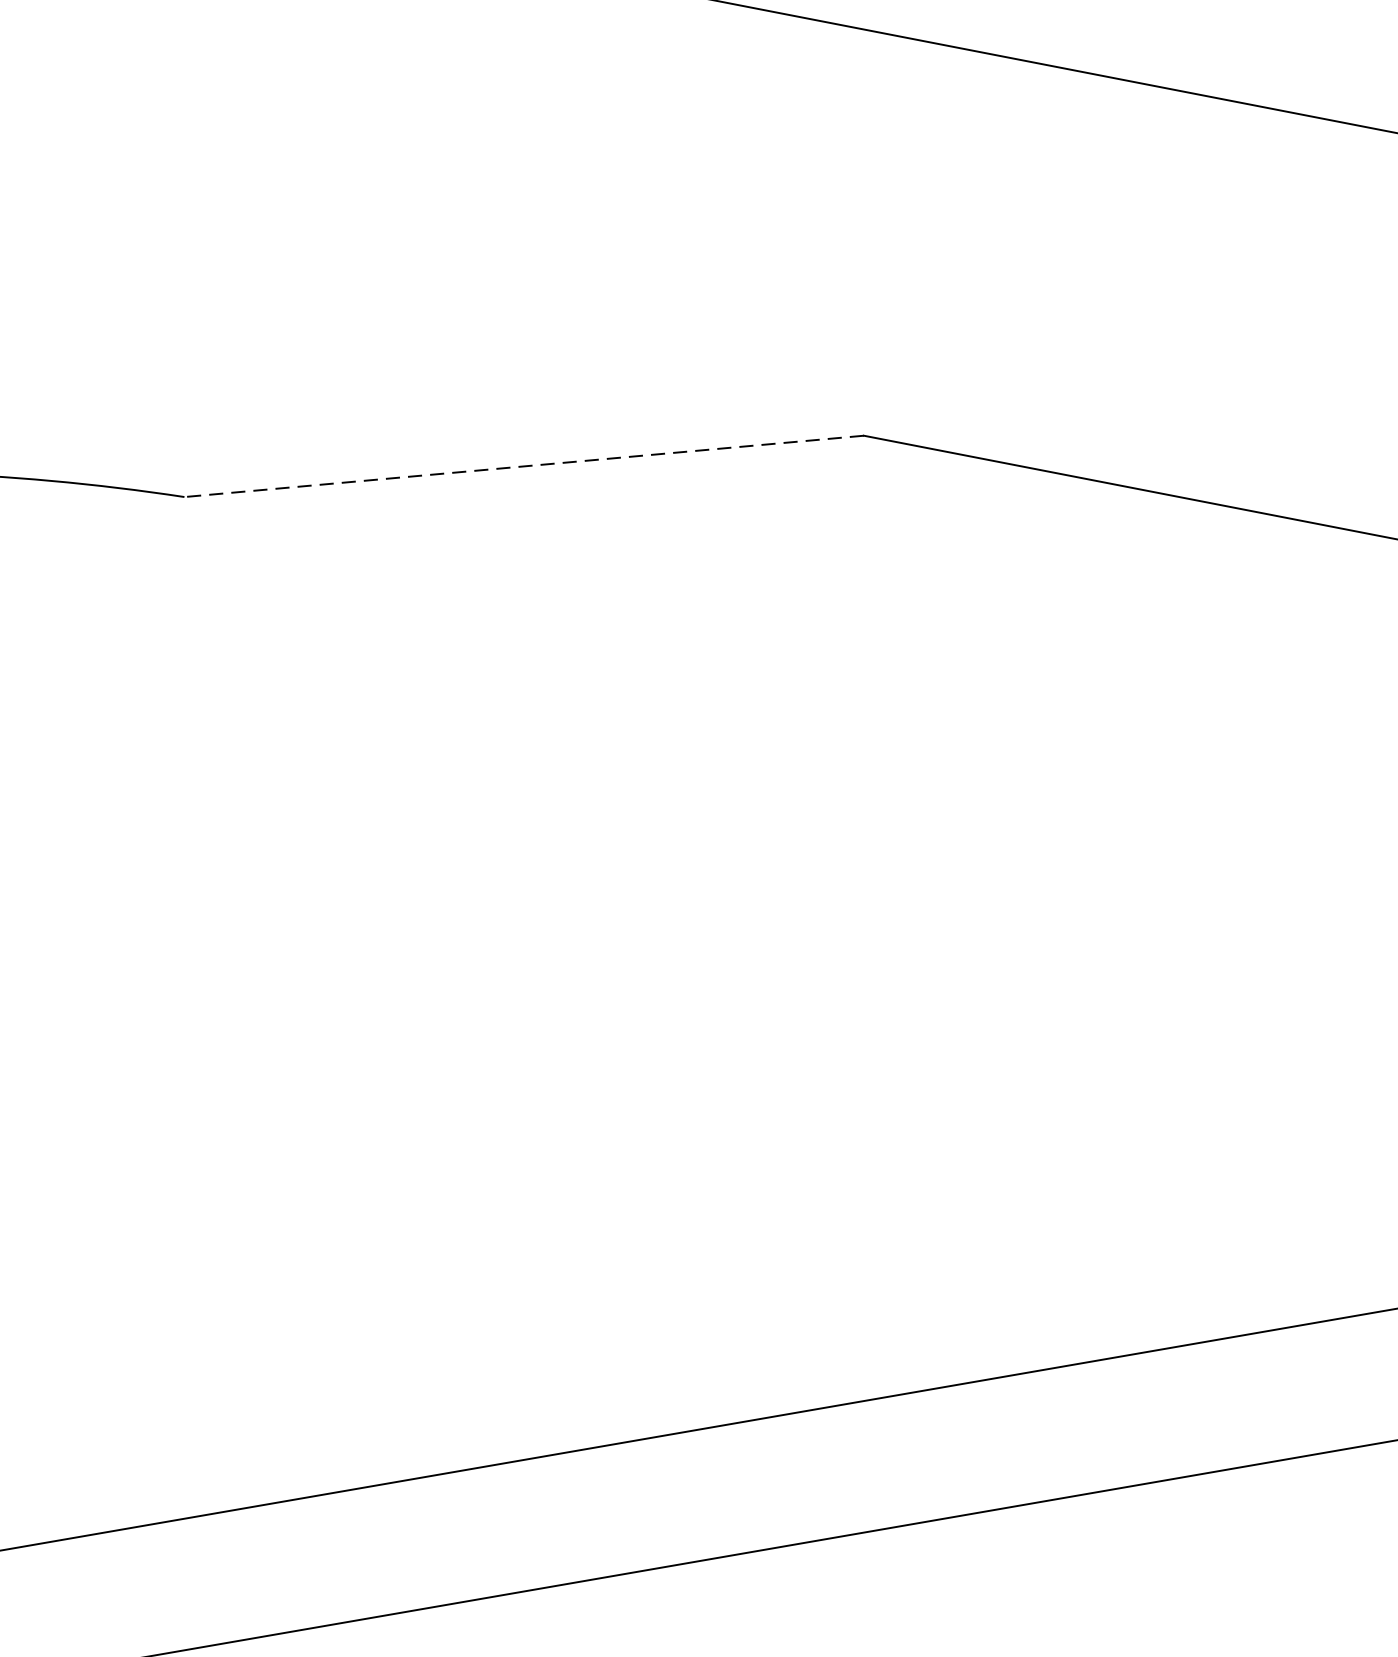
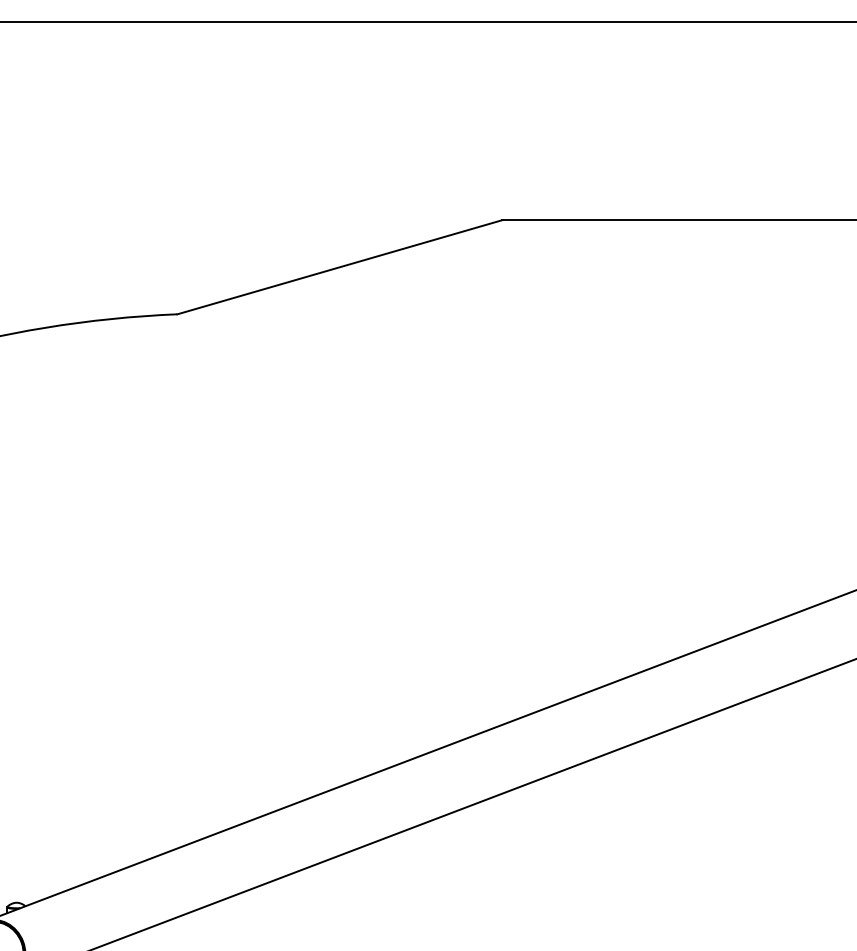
line: (523, 466) -> (339, 267), dashed -> solid

